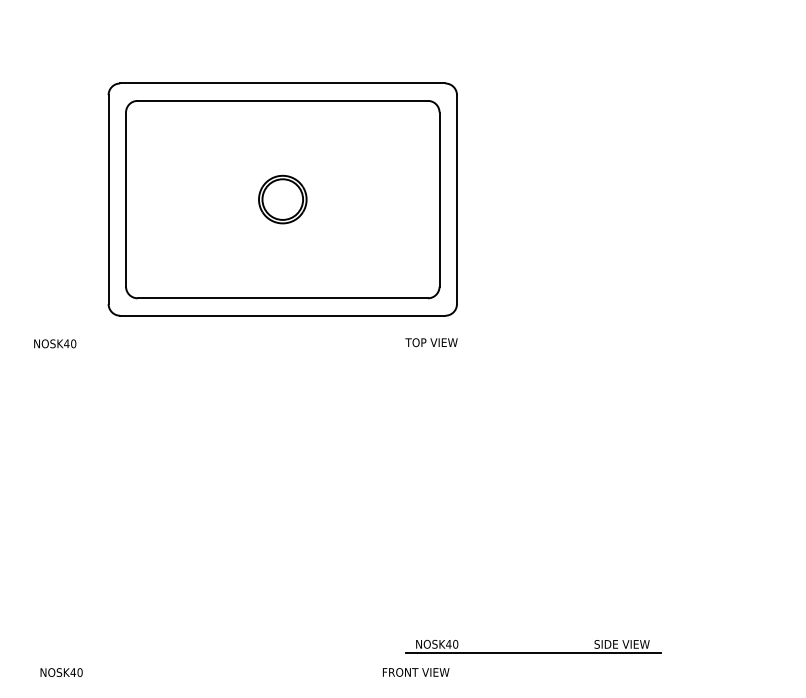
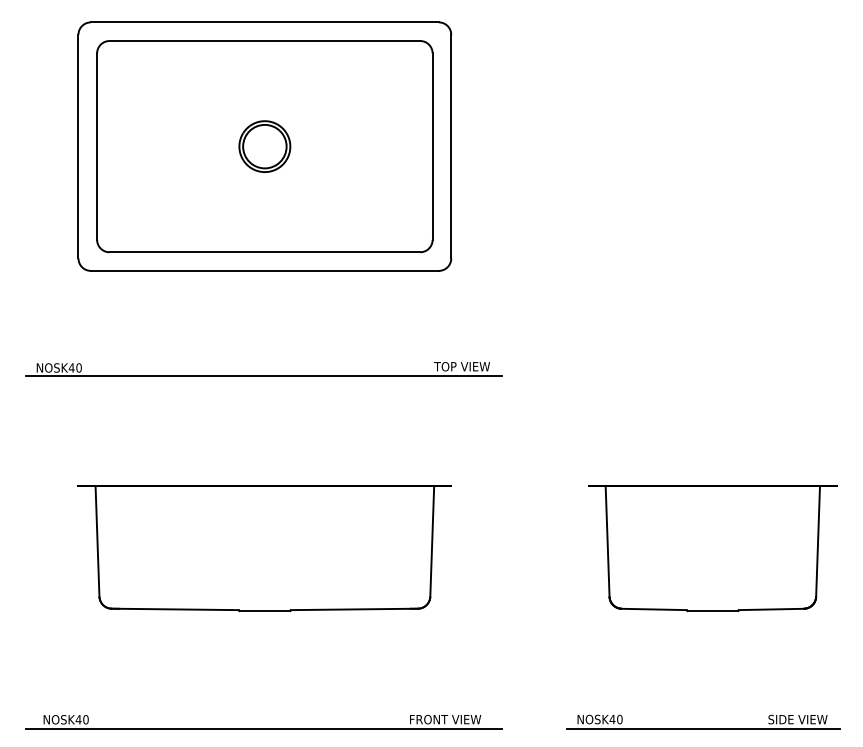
part: (282, 199) -> (264, 146), moved
line: (246, 351) -> (263, 376), added
part: (246, 512) -> (264, 548), added
part: (665, 512) -> (712, 548), added
part: (533, 652) -> (703, 728), moved
line: (246, 680) -> (263, 728), added

